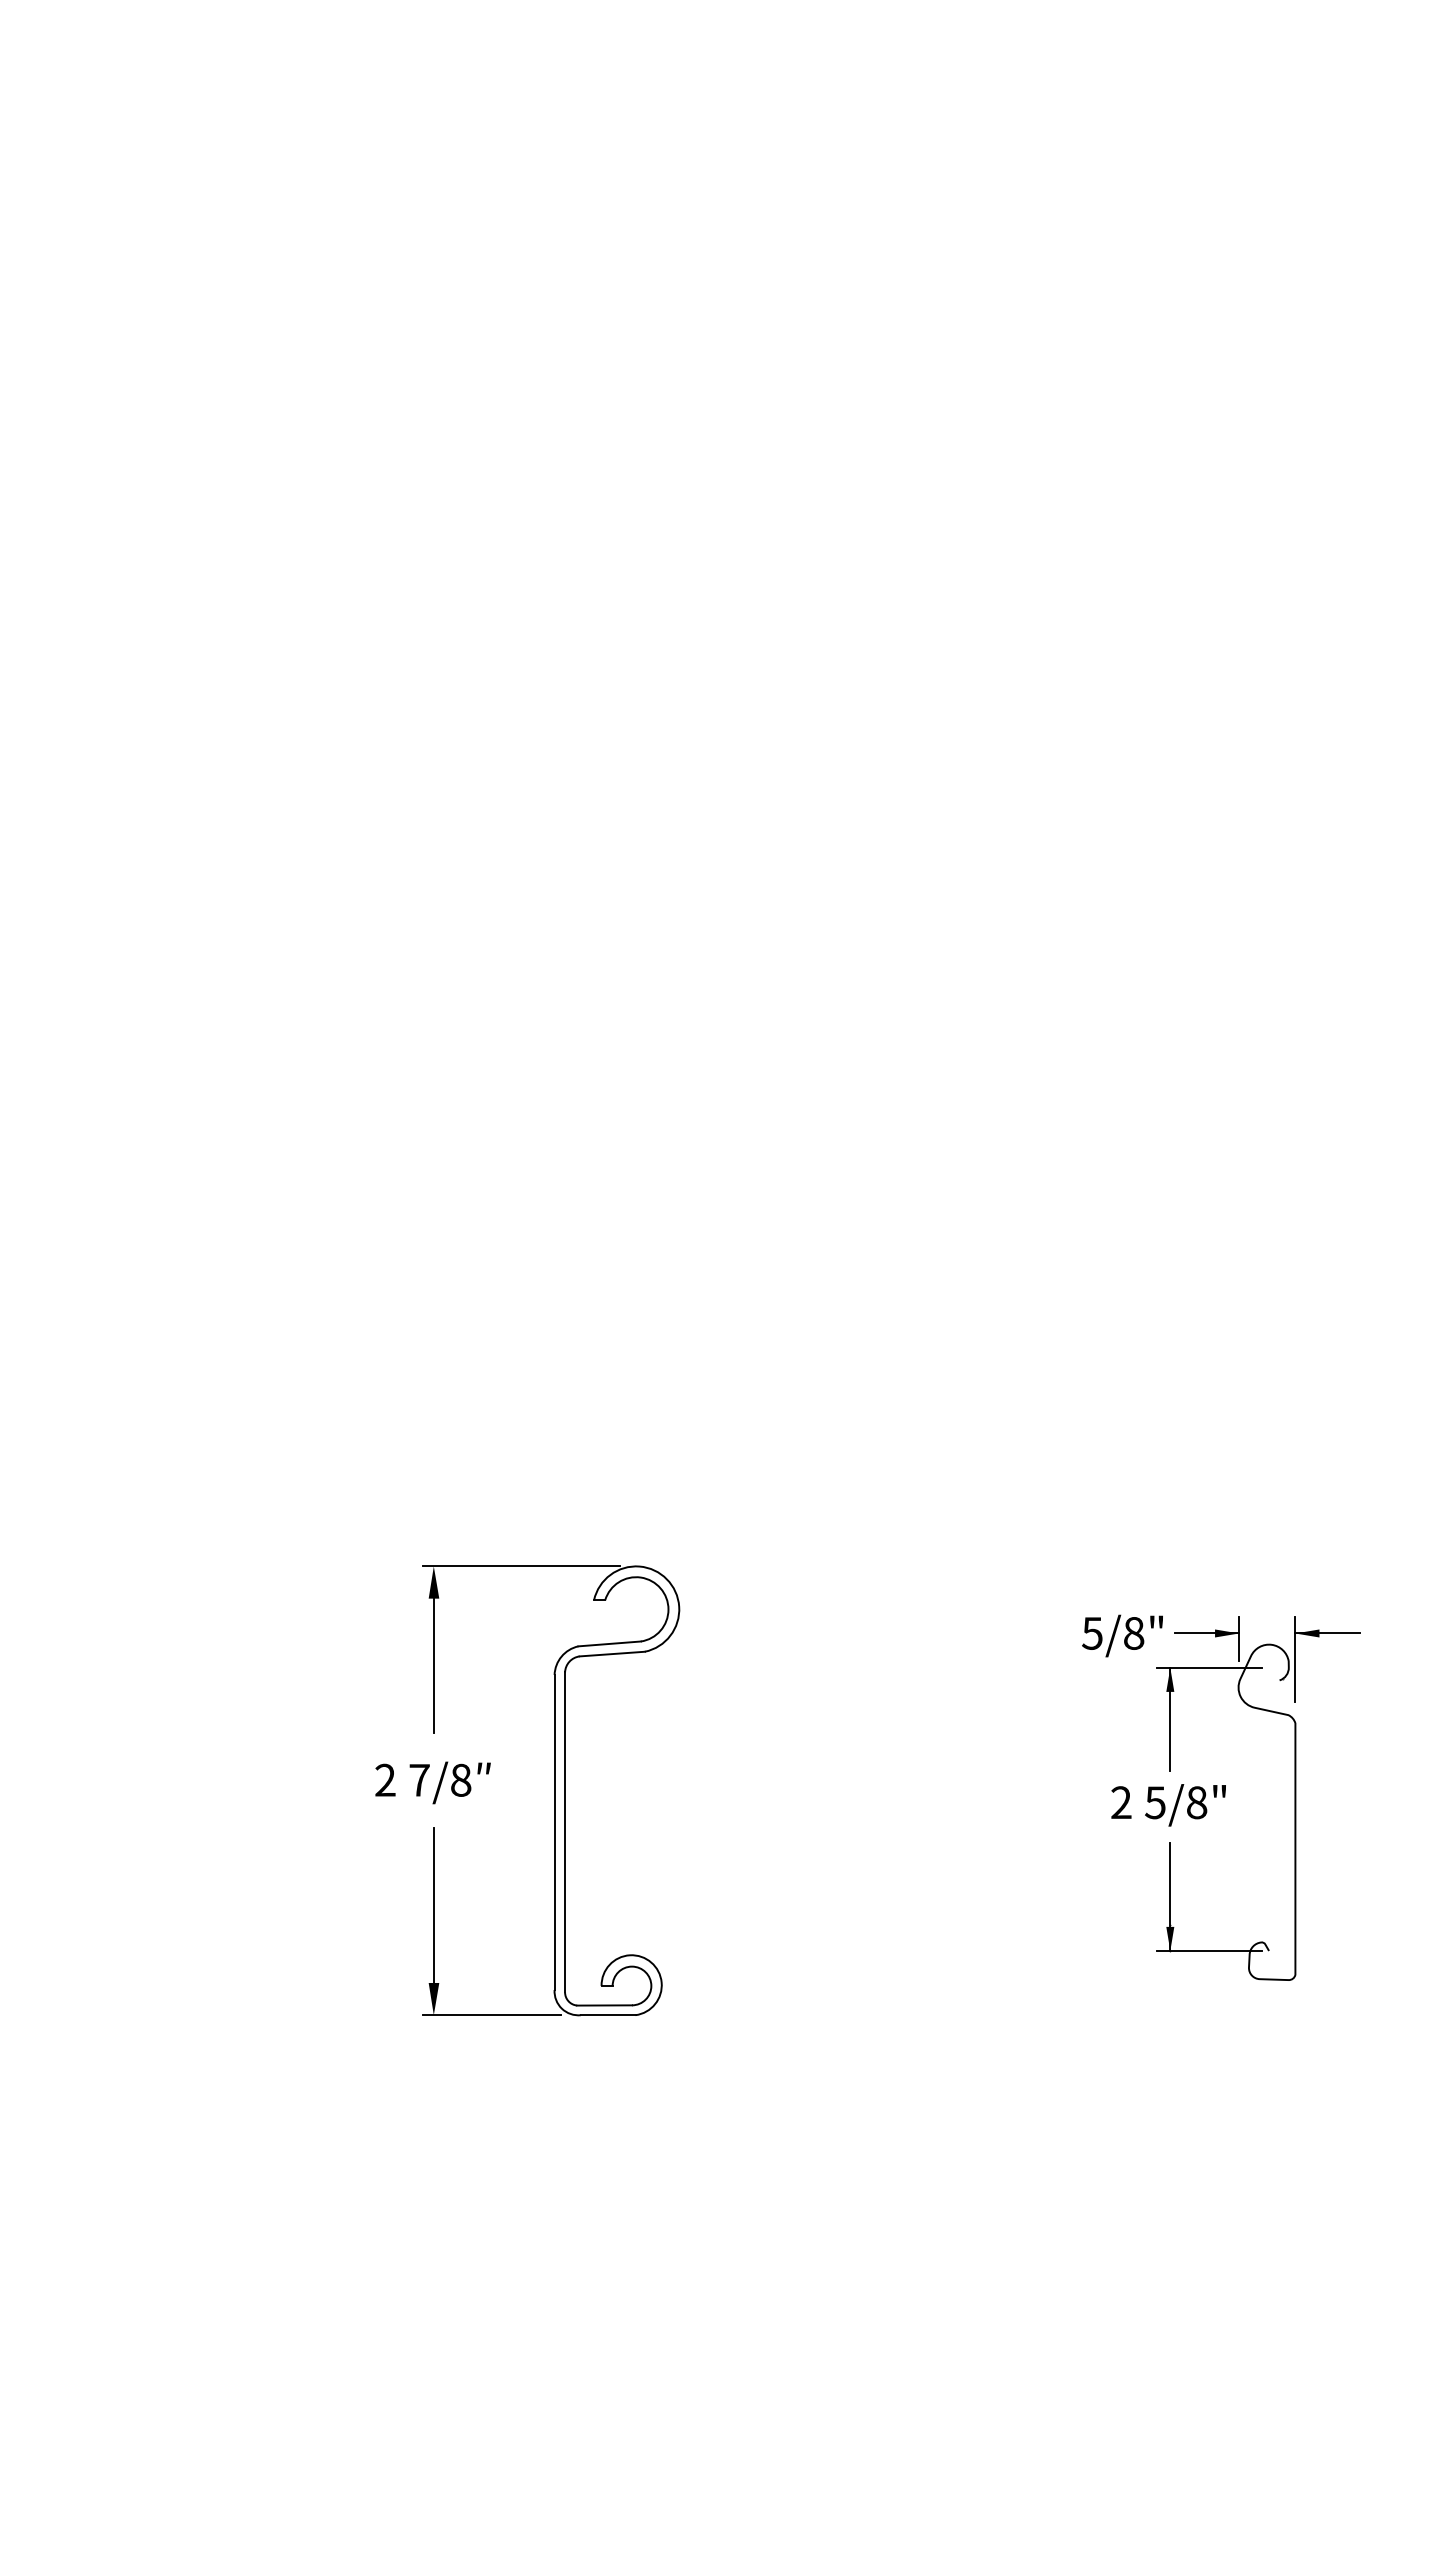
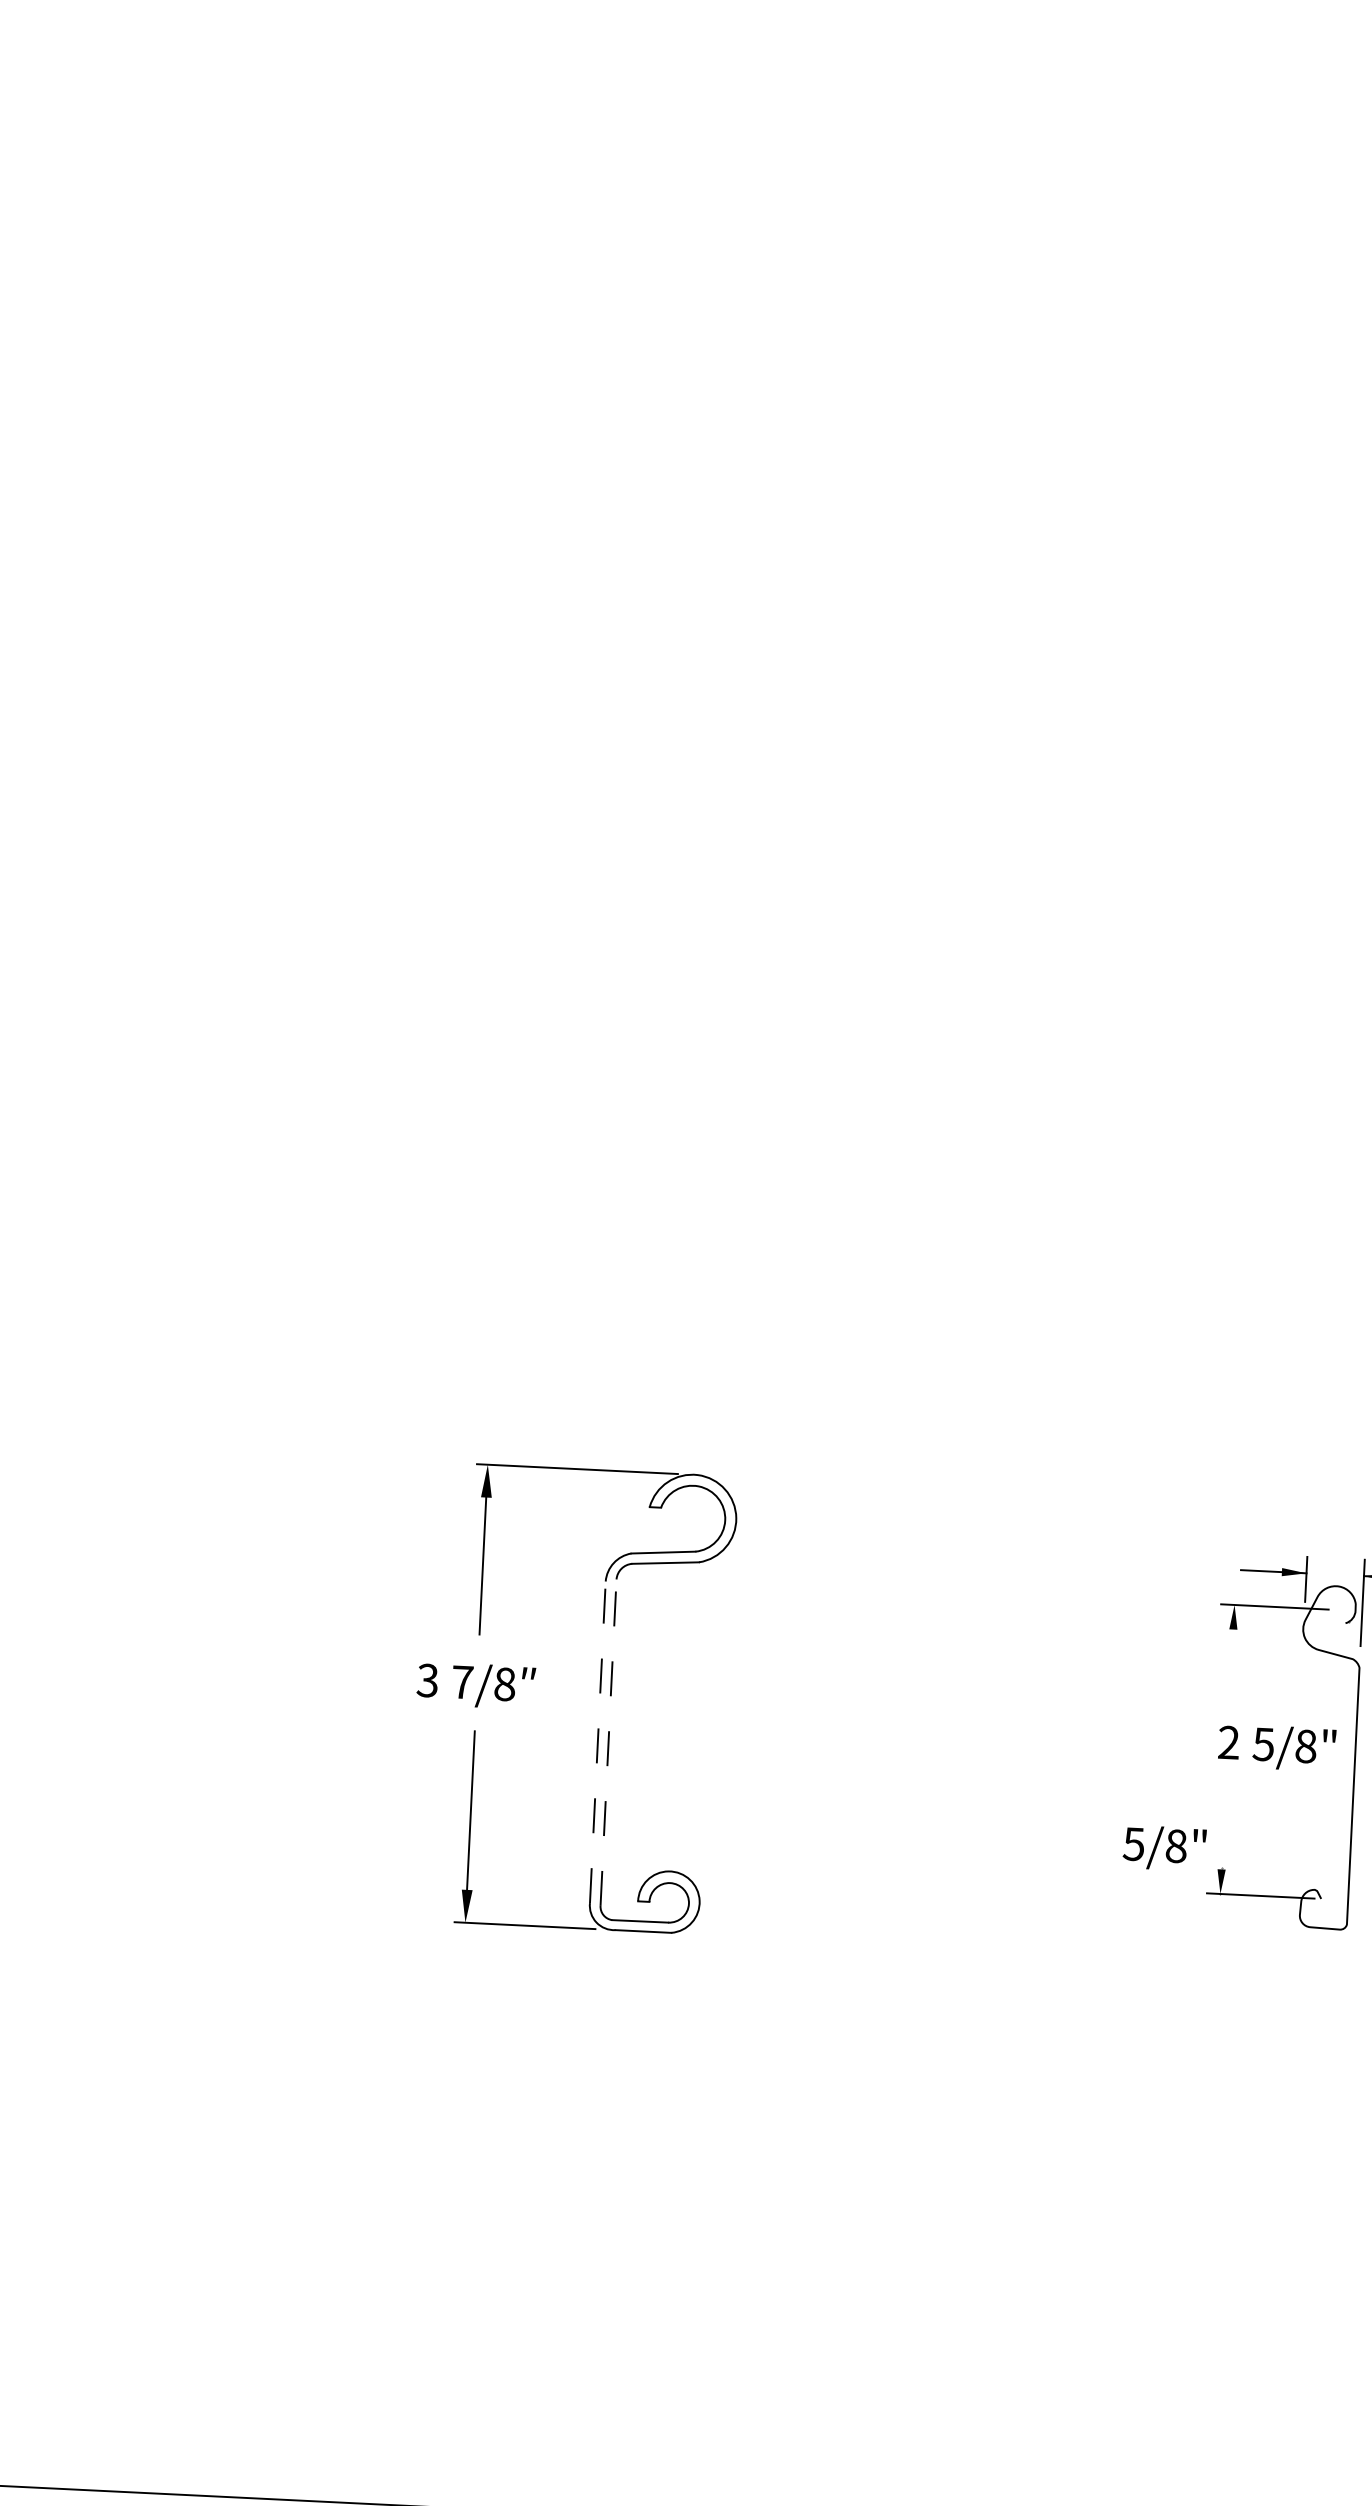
text: (1122, 1635) -> (1164, 1847), moved
line: (1170, 1719) -> (1232, 1657), removed
text: (385, 1780) -> (427, 1680), 2 -> 3
text: (1168, 1805) -> (1276, 1747), moved
line: (554, 1832) -> (597, 1742), solid -> dashed
line: (565, 1832) -> (608, 1742), solid -> dashed
line: (1170, 1896) -> (1223, 1838), removed

